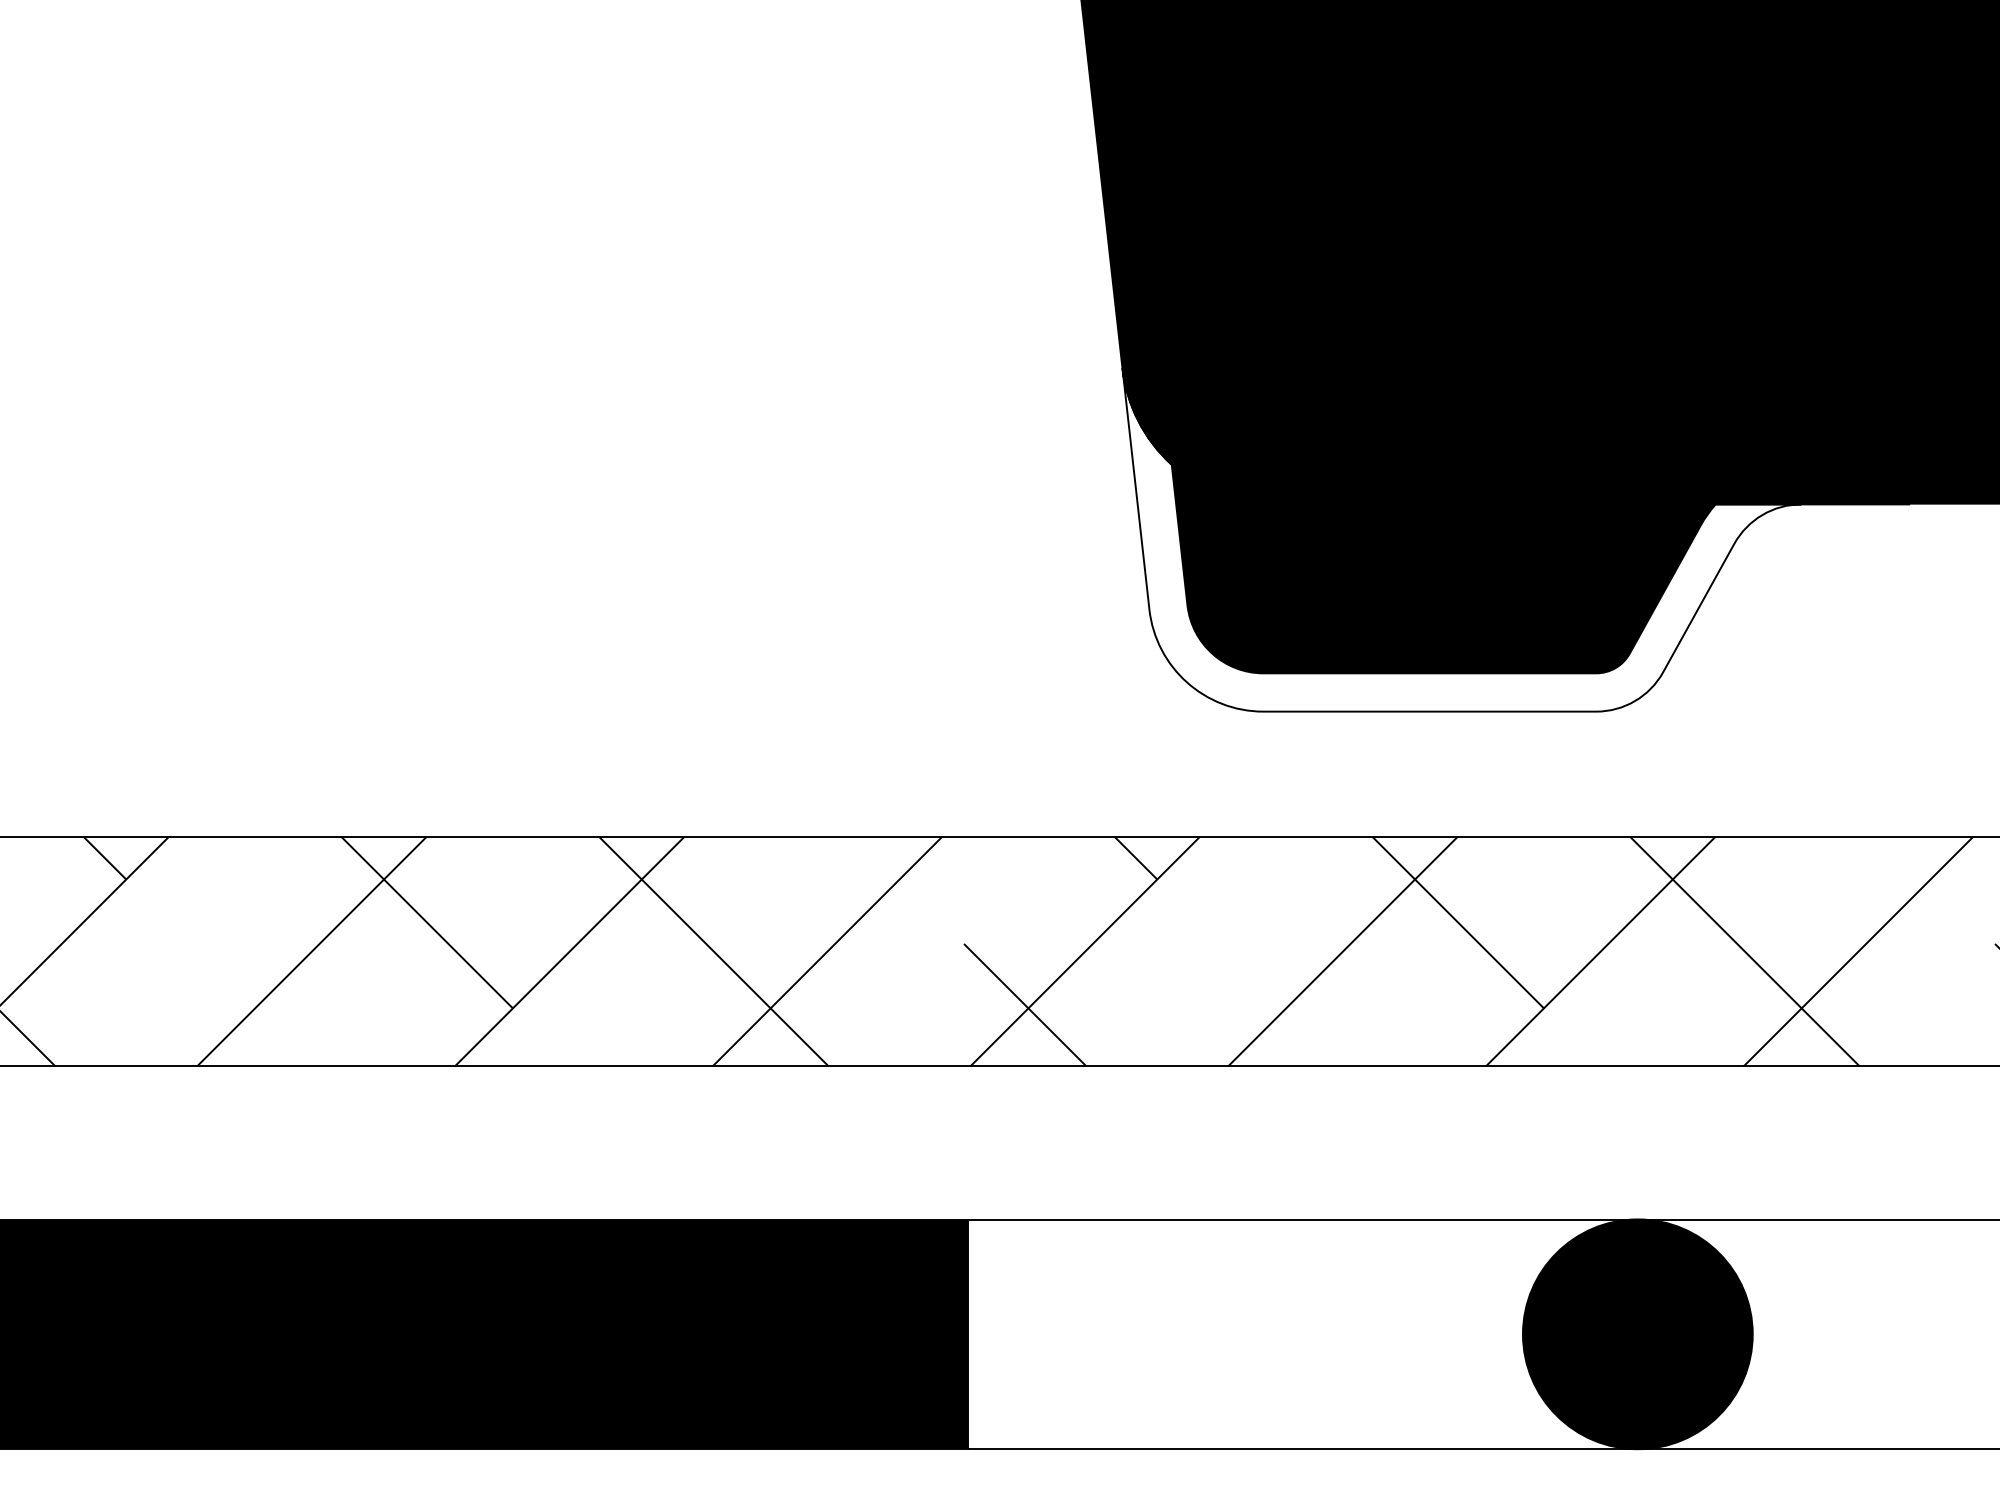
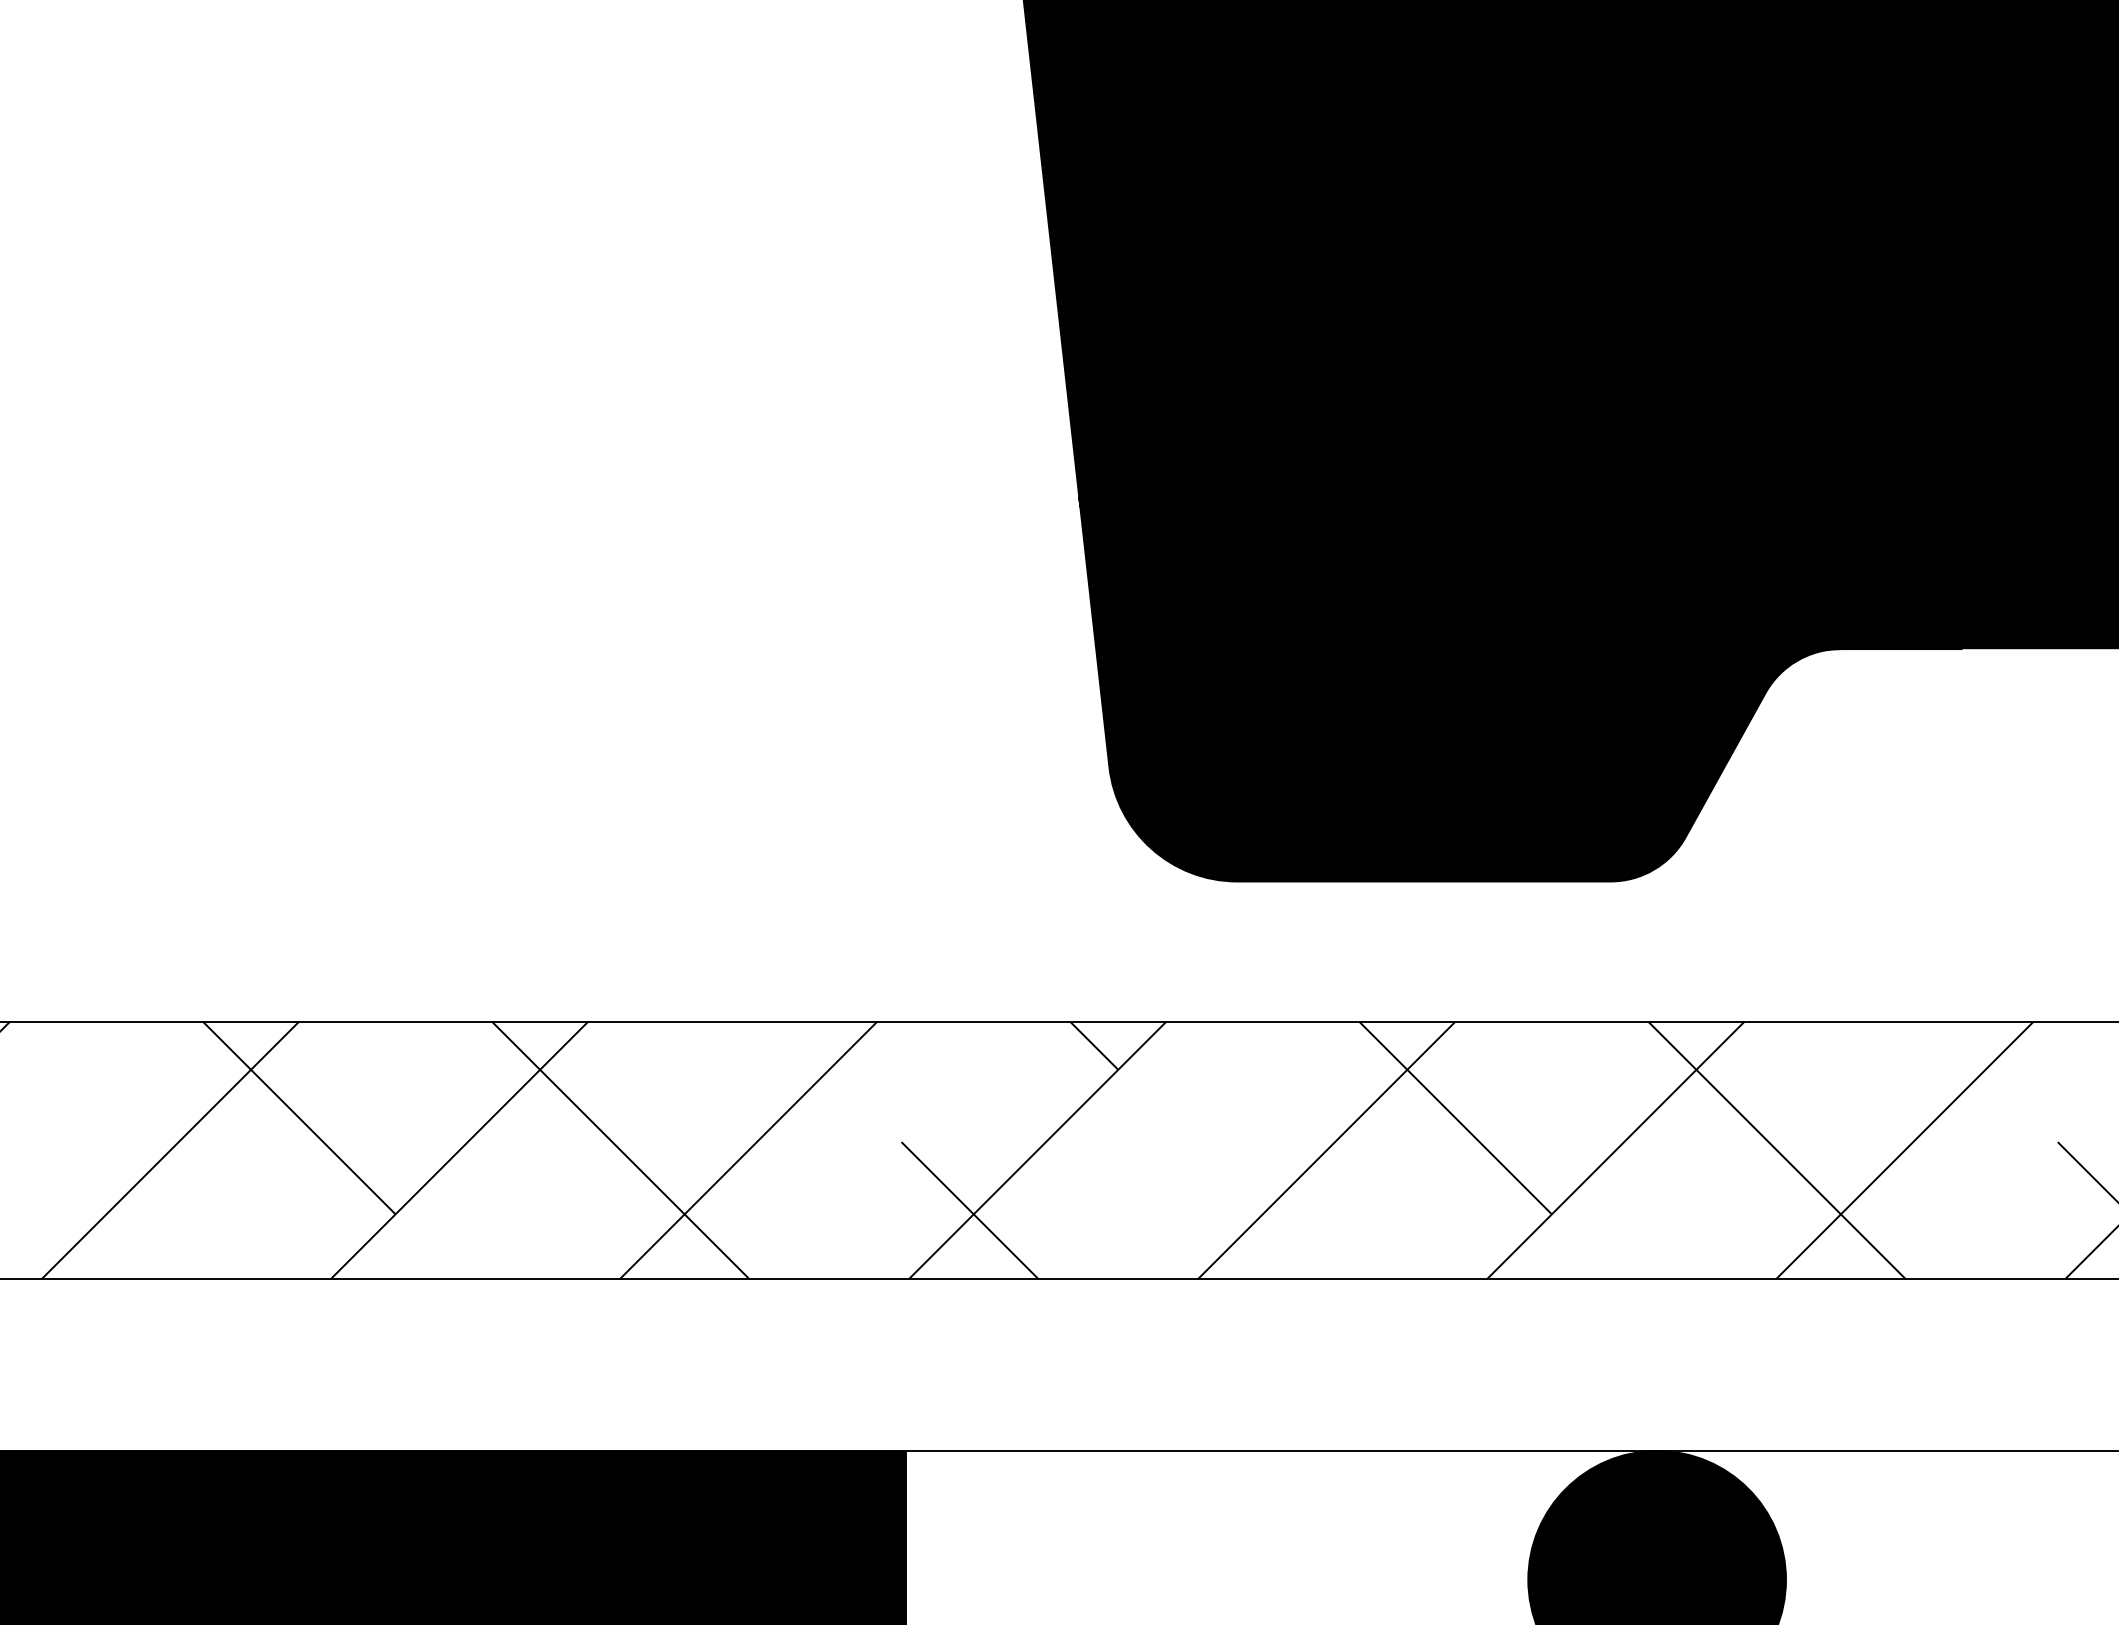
fill: (1461, 539) -> (1459, 688), added

